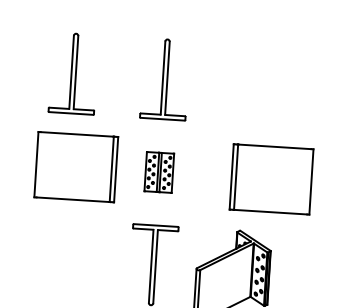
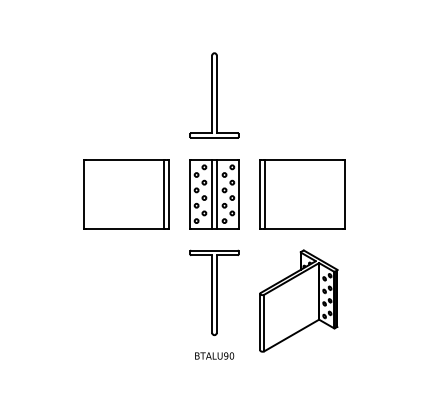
part: (73, 73) -> (117, 95), removed
part: (159, 172) -> (214, 194), size x1.67
part: (271, 179) -> (302, 194), moved

